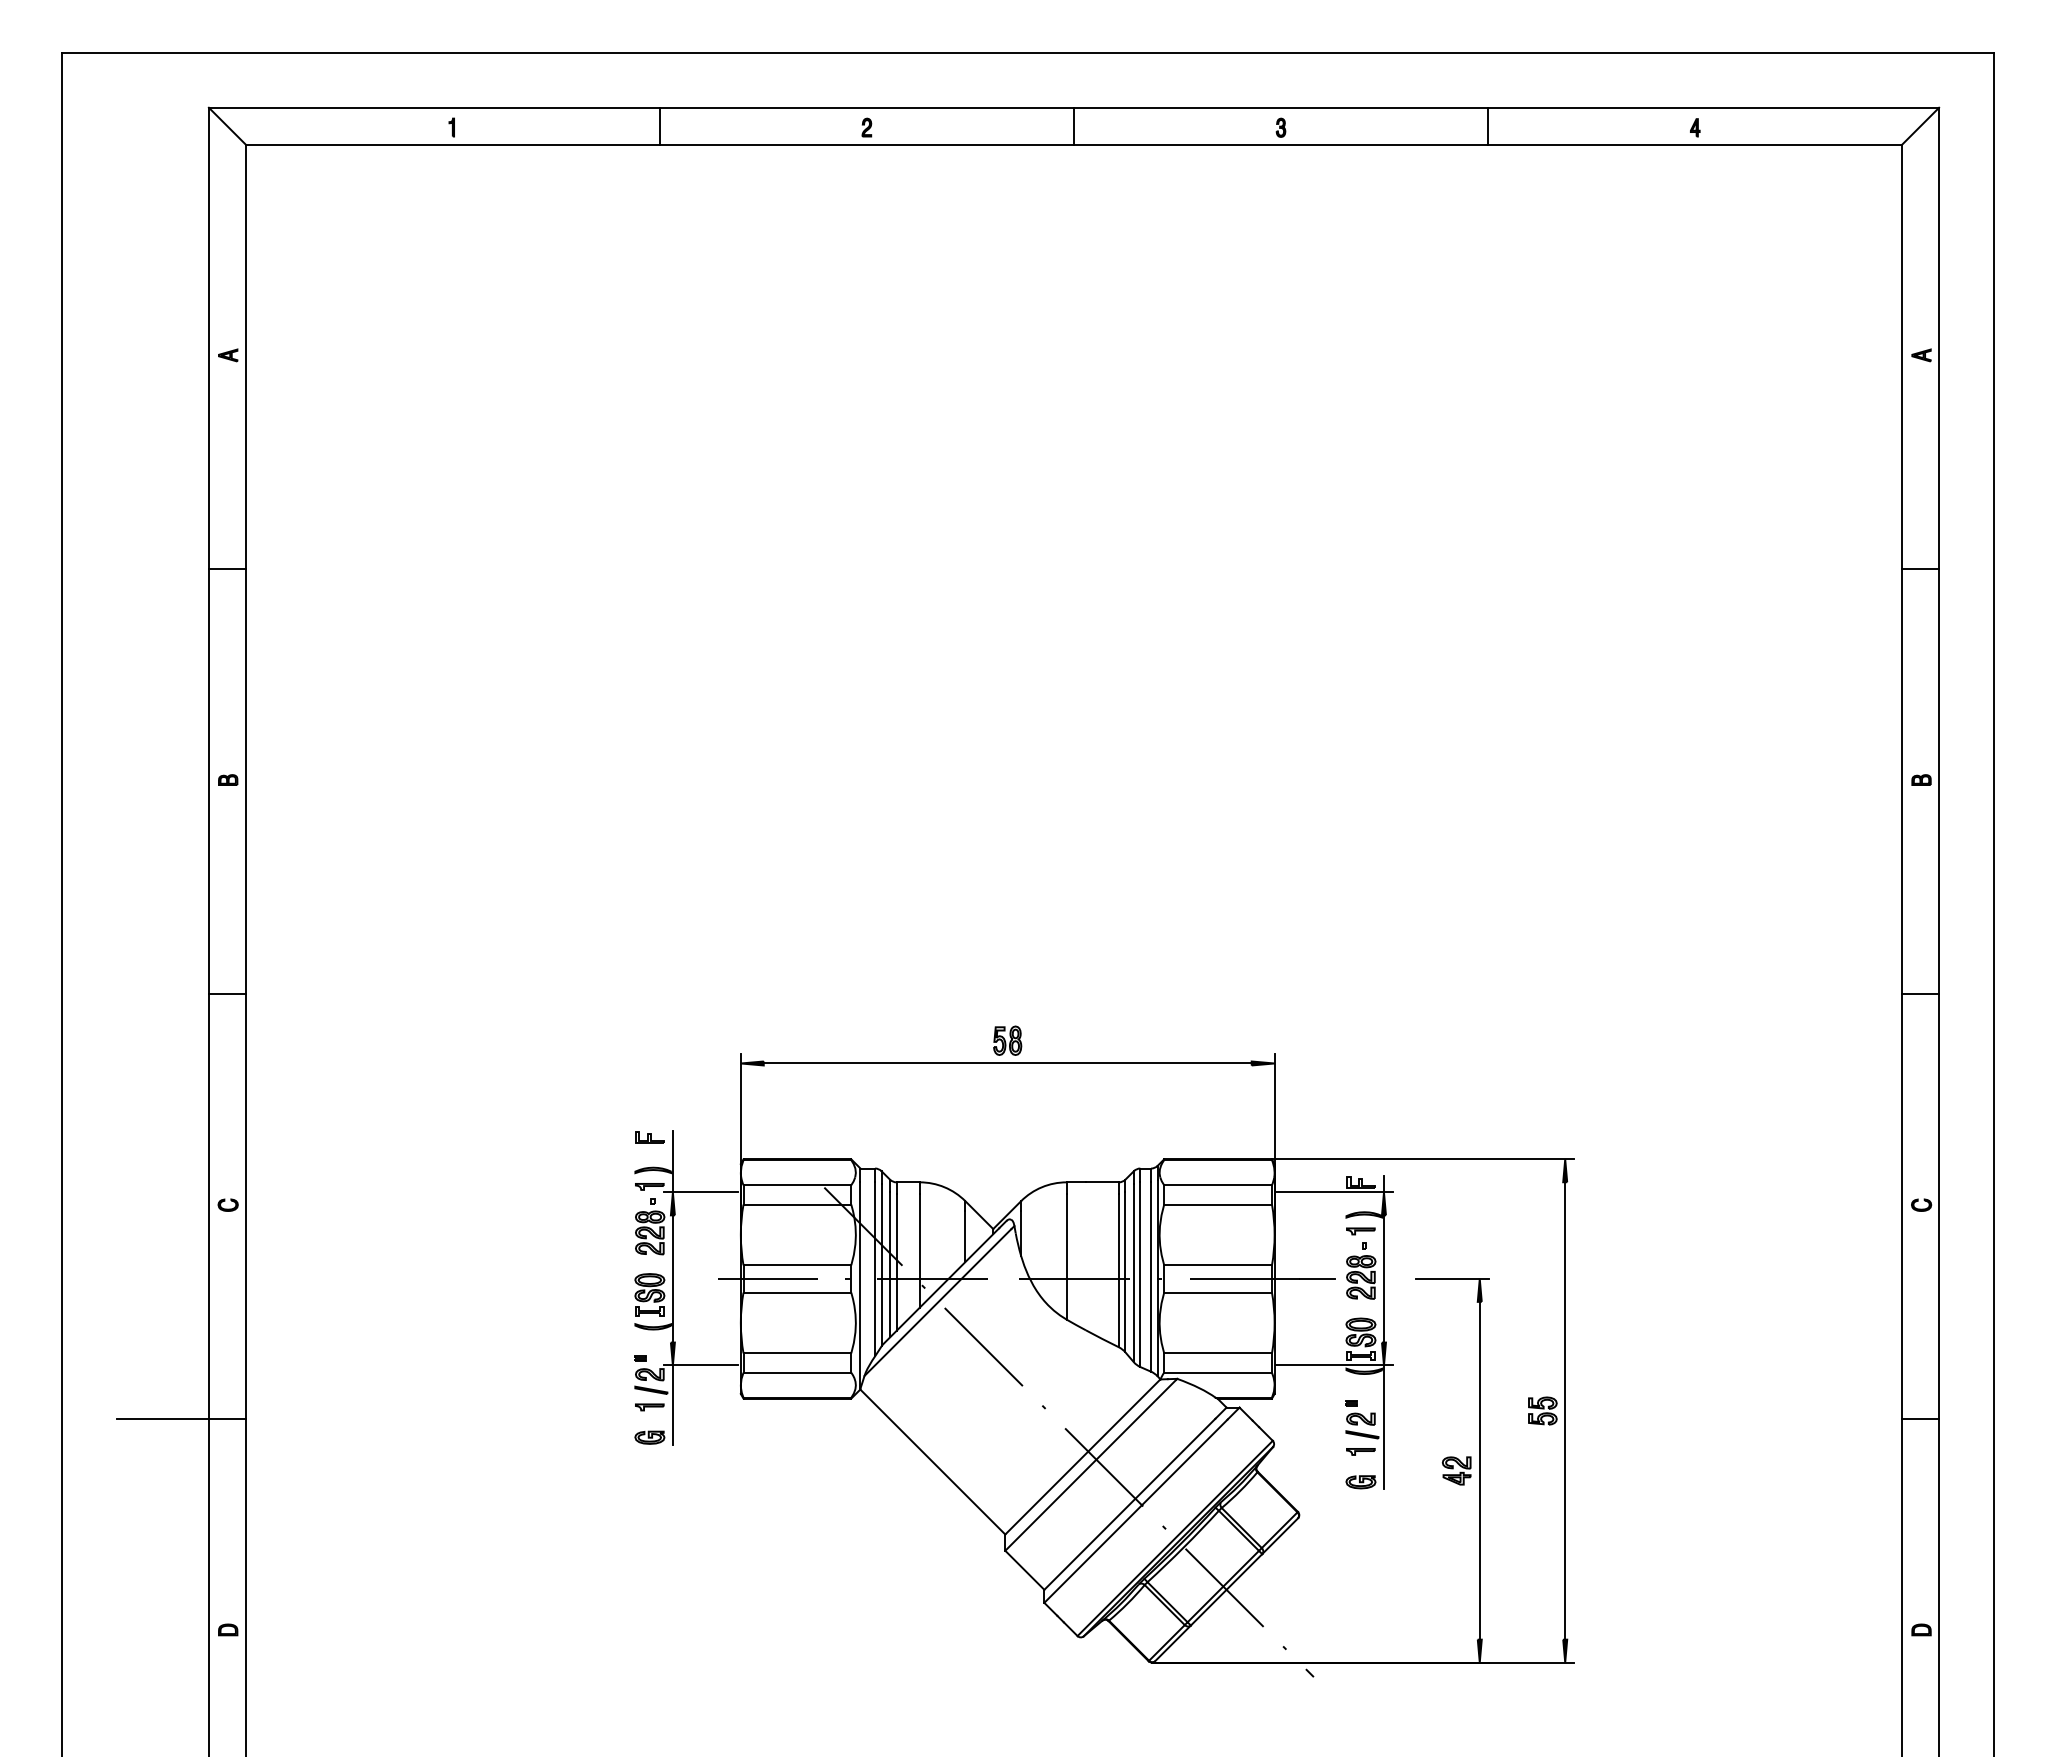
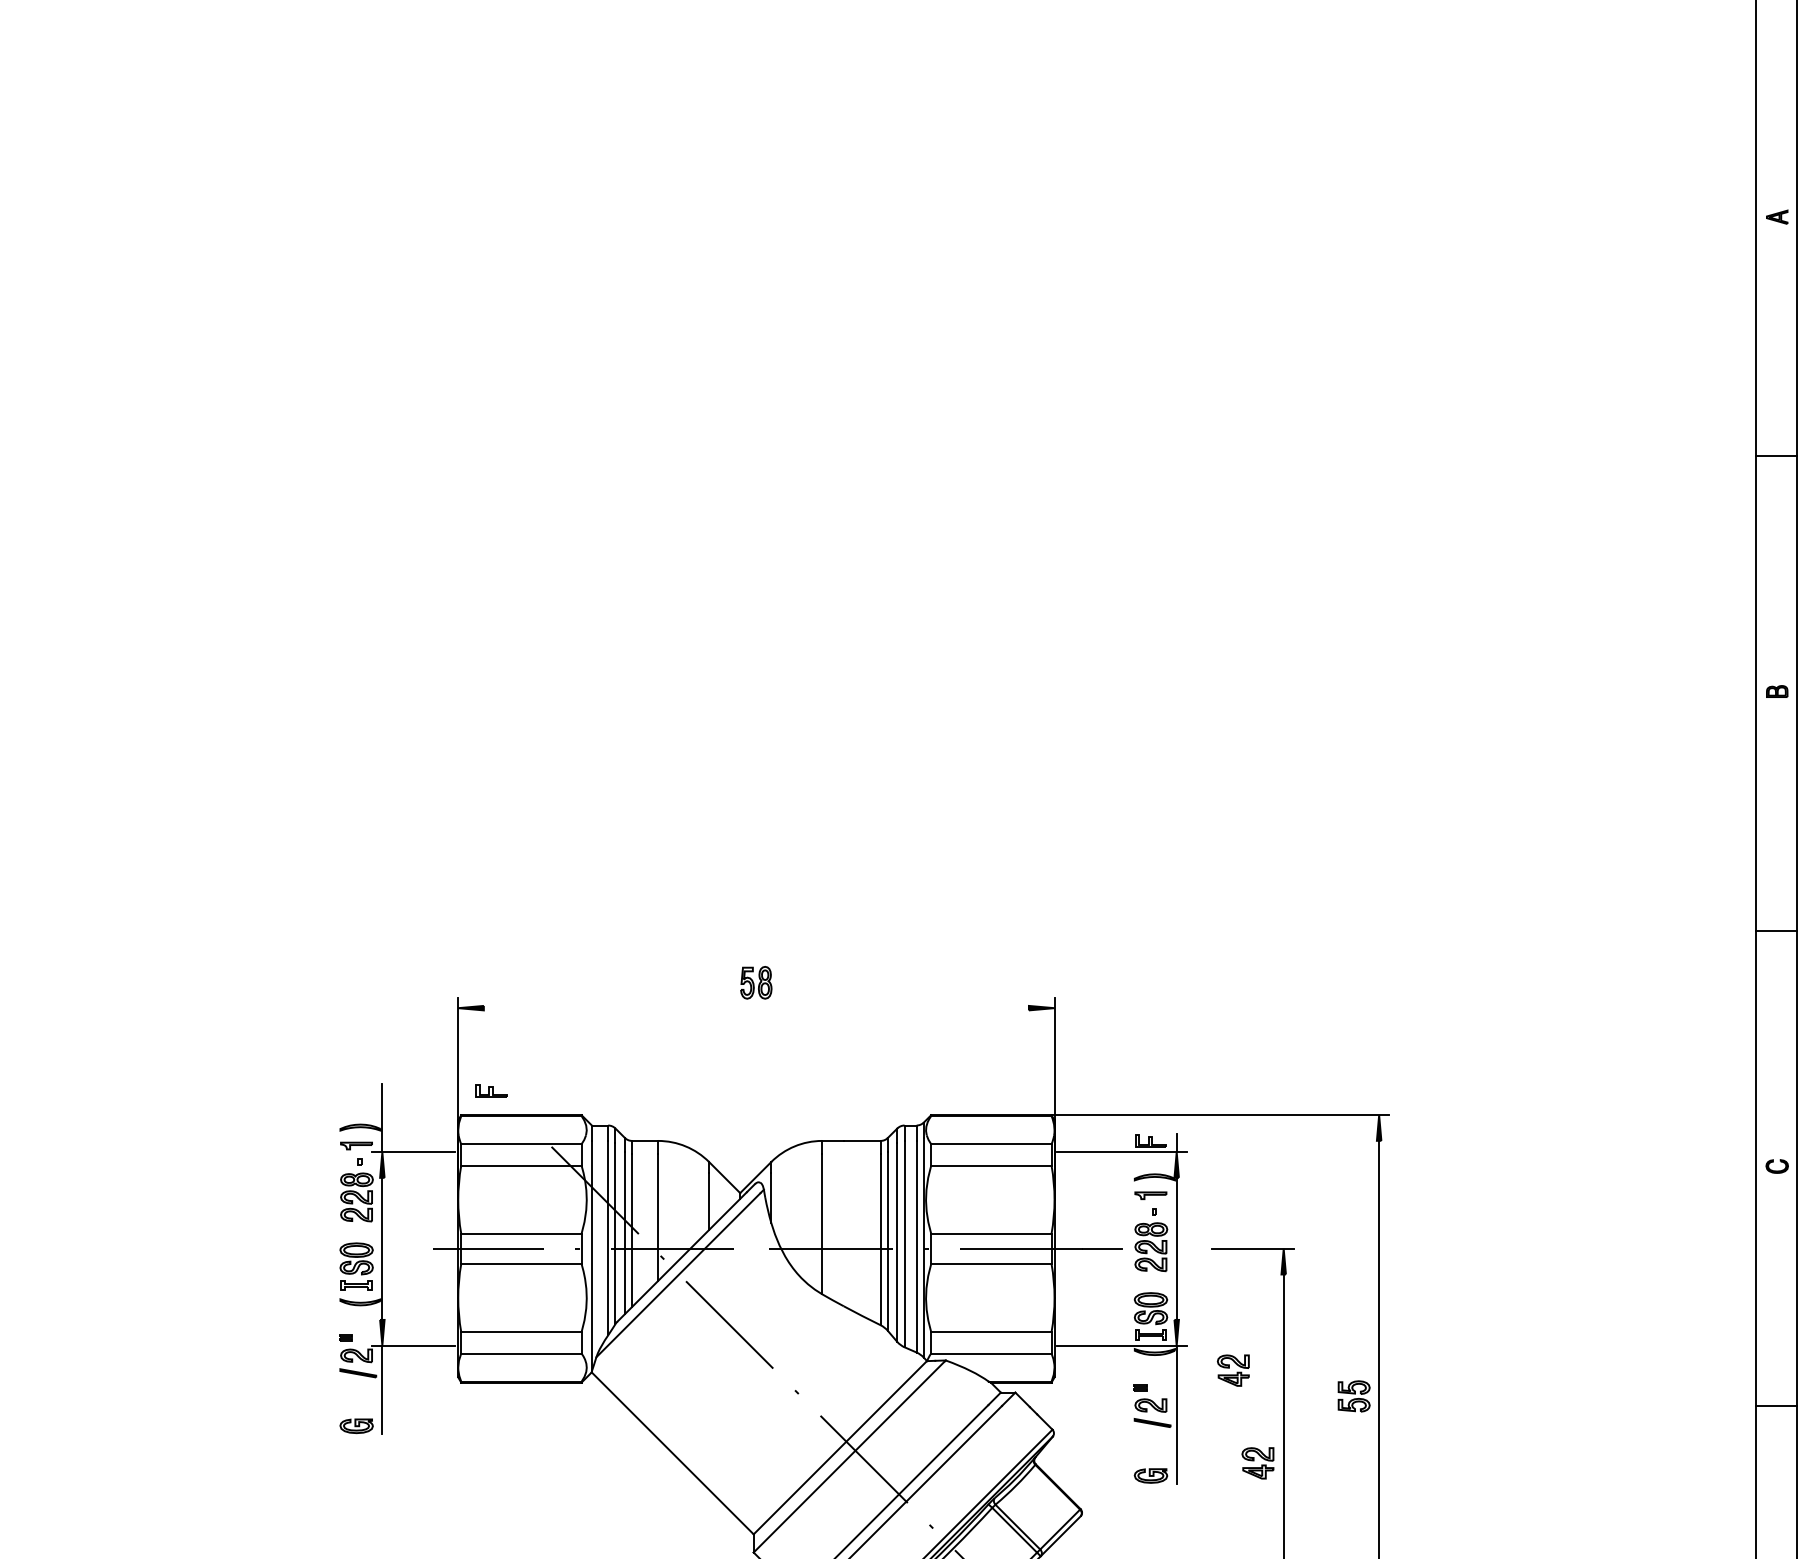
line: (1007, 1063) -> (756, 1008), removed
part: (649, 1137) -> (491, 1090), moved
part: (1434, 1387) -> (1233, 1370), added
part: (649, 1407) -> (356, 1392), removed
part: (1360, 1451) -> (1150, 1441), removed

